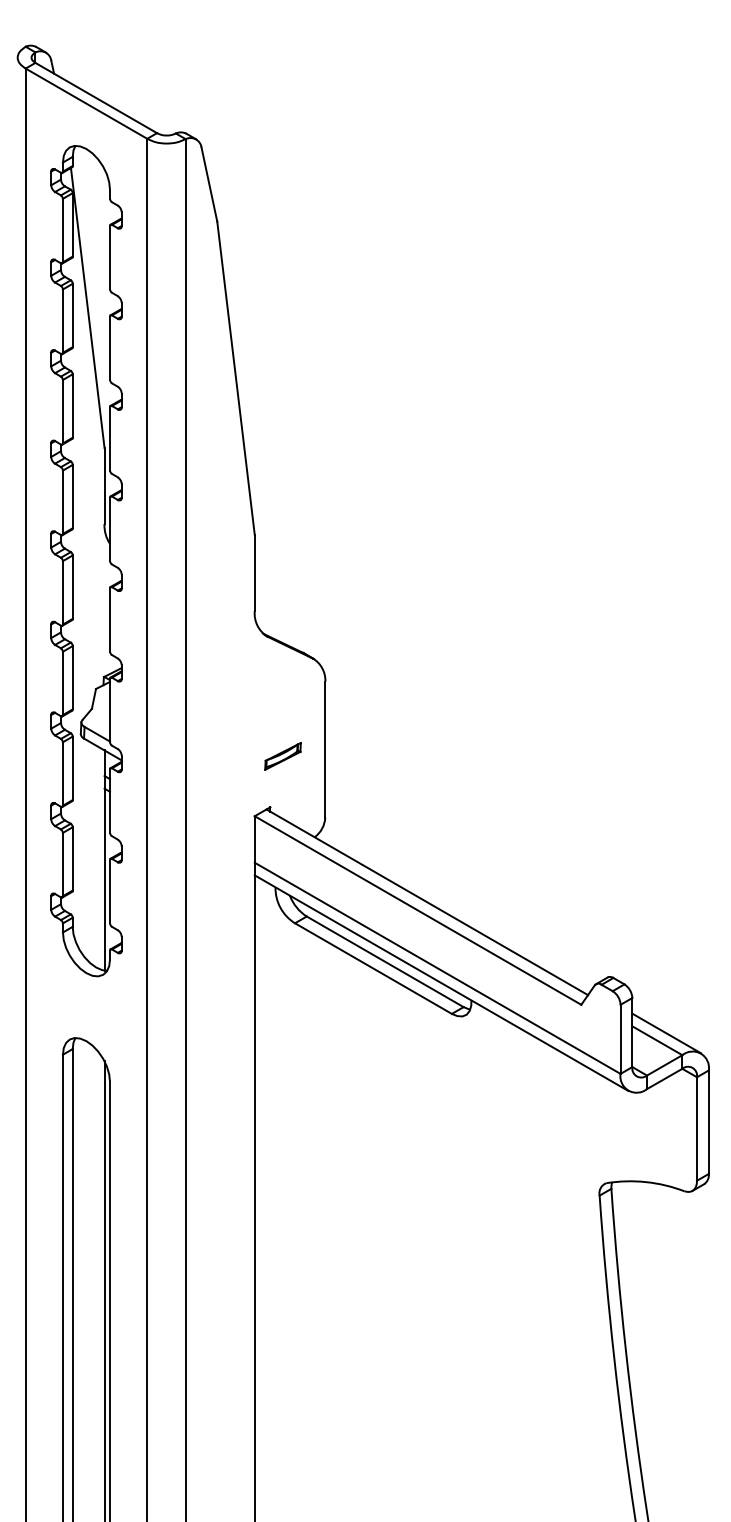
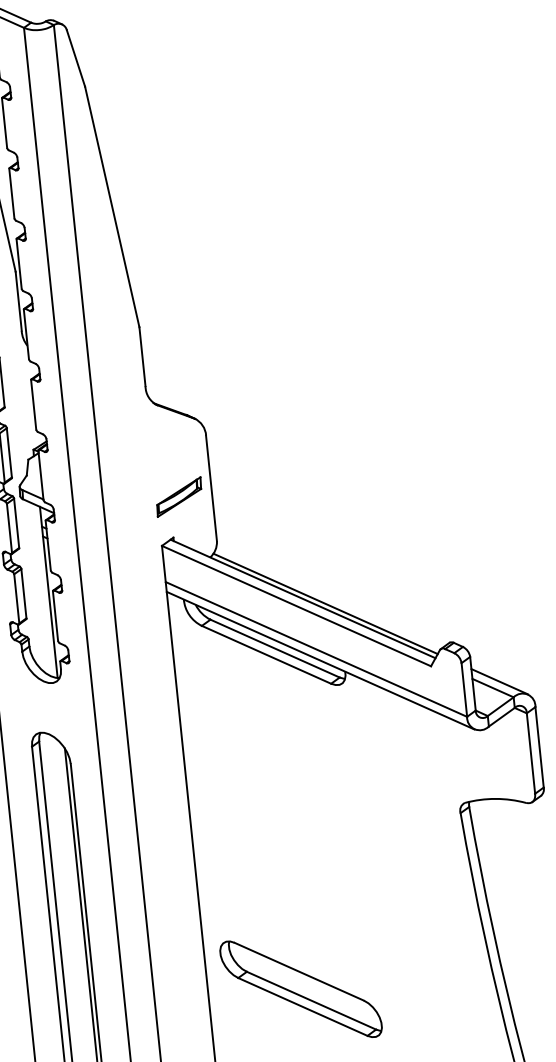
part: (282, 756) -> (178, 497), size x1.67
line: (455, 911) -> (325, 603), added
part: (373, 1398) -> (301, 989), added

